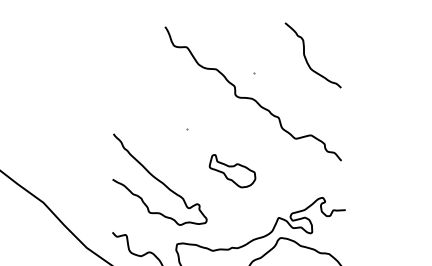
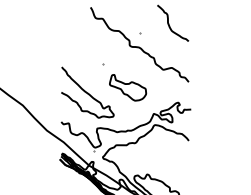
part: (233, 170) -> (128, 87), size x1.43

